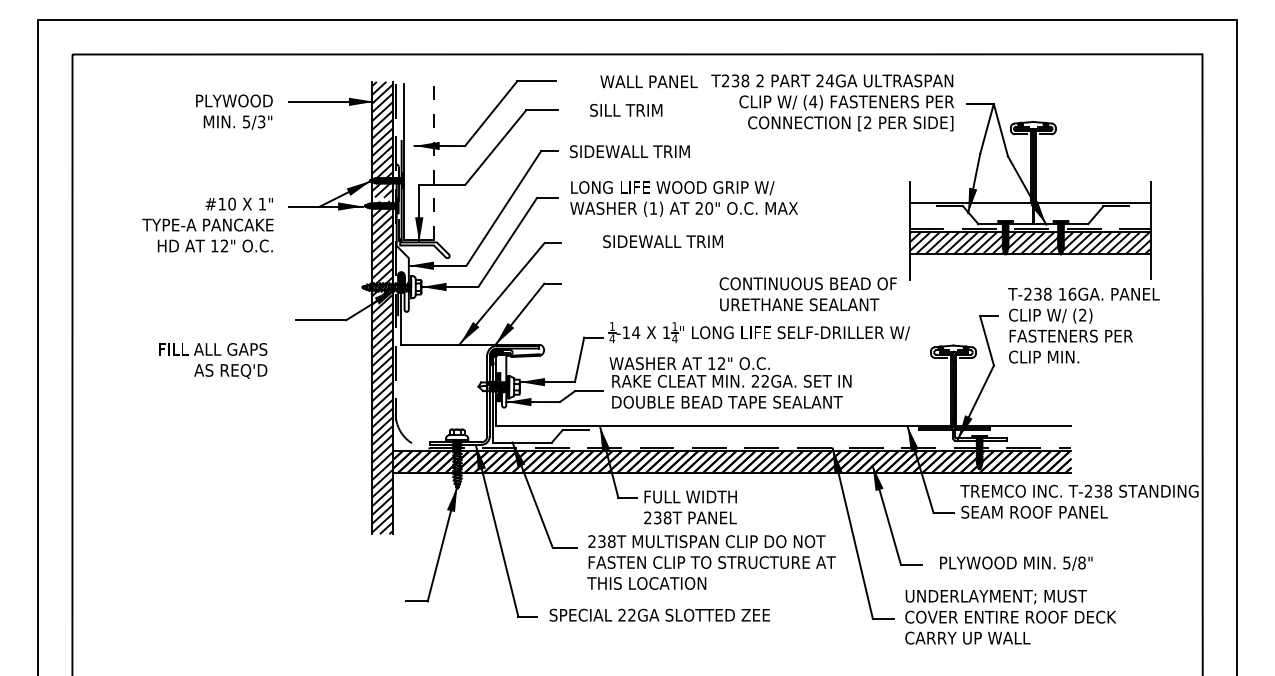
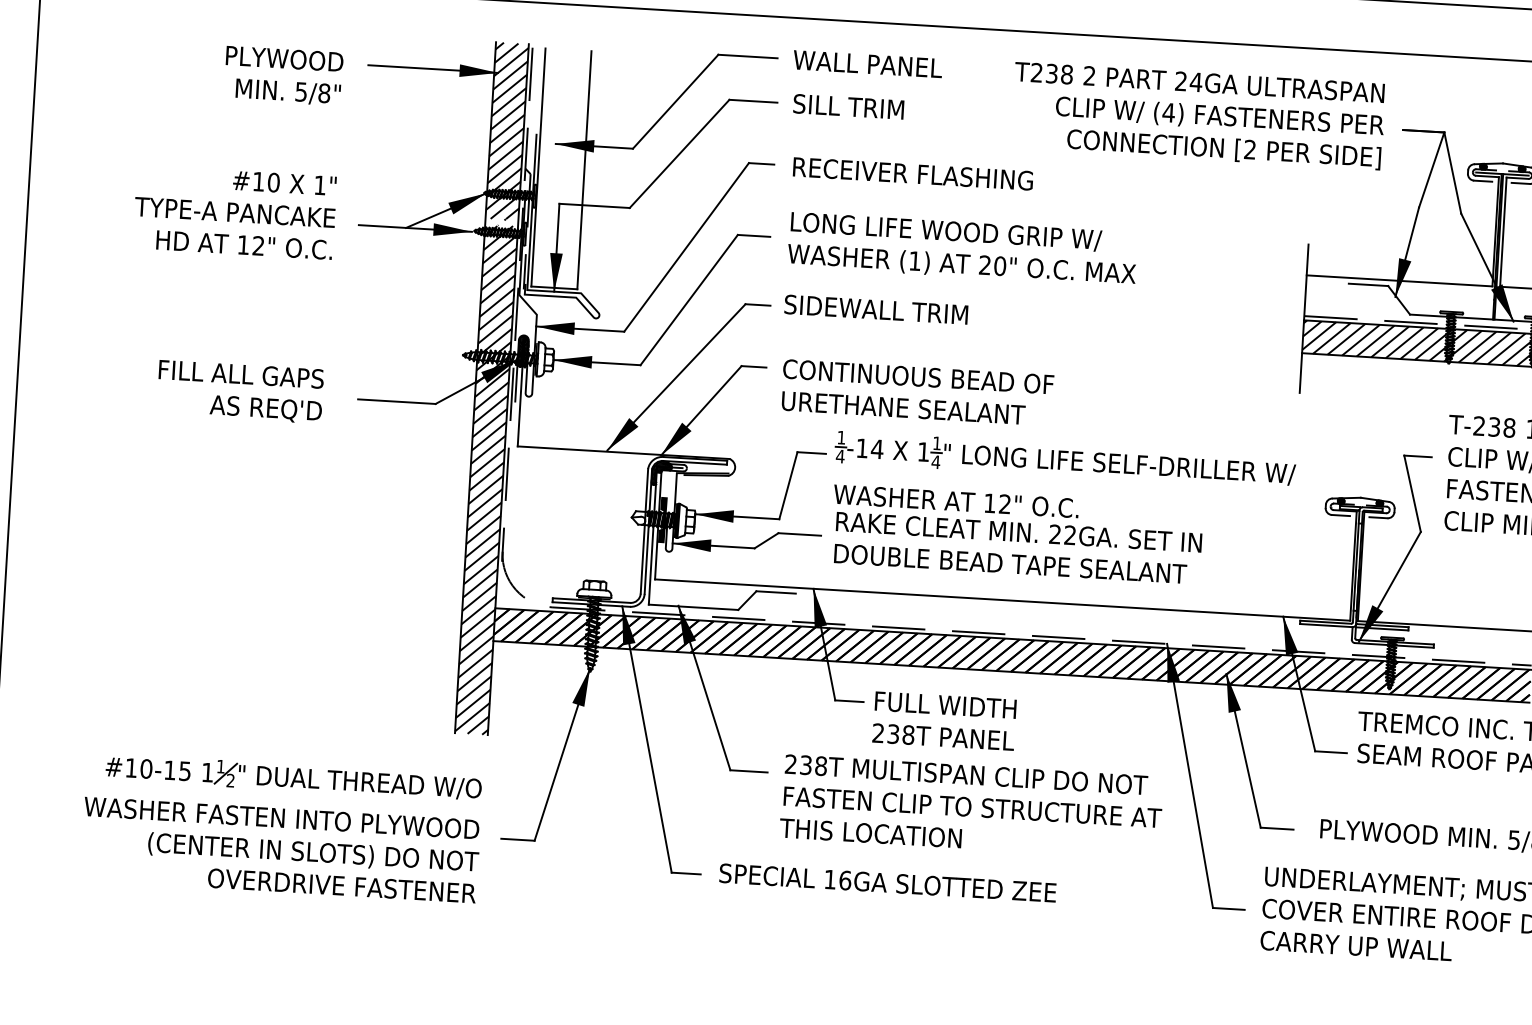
text: (648, 81) -> (867, 63), moved
text: (626, 110) -> (849, 107), moved
text: (261, 121) -> (324, 92), 5/3" -> 5/8"
text: (648, 151) -> (912, 173), SIDEWALL TRIM -> RECEIVER FLASHING
line: (434, 161) -> (584, 169), dashed -> solid
text: (207, 224) -> (234, 211), moved
text: (662, 241) -> (875, 309), moved
text: (807, 294) -> (916, 393), moved
text: (213, 360) -> (240, 391), moved
part: (262, 602) -> (282, 827), added
text: (626, 614) -> (836, 878), 22GA -> 16GA

